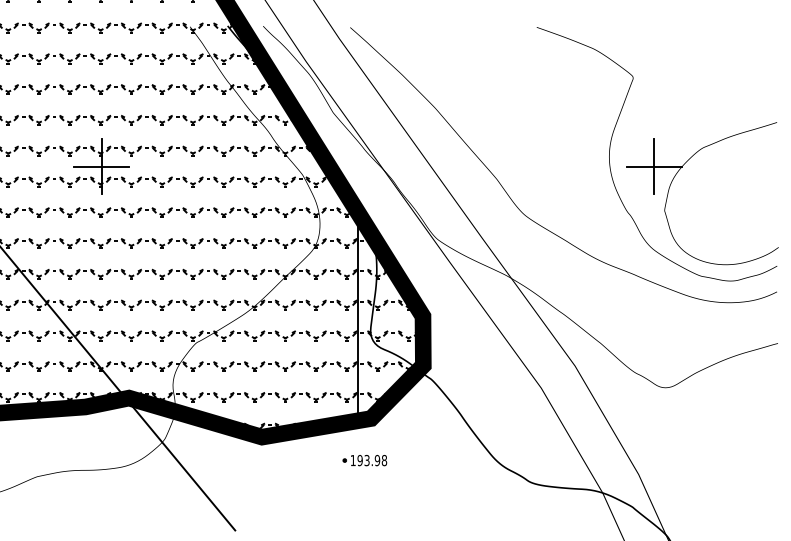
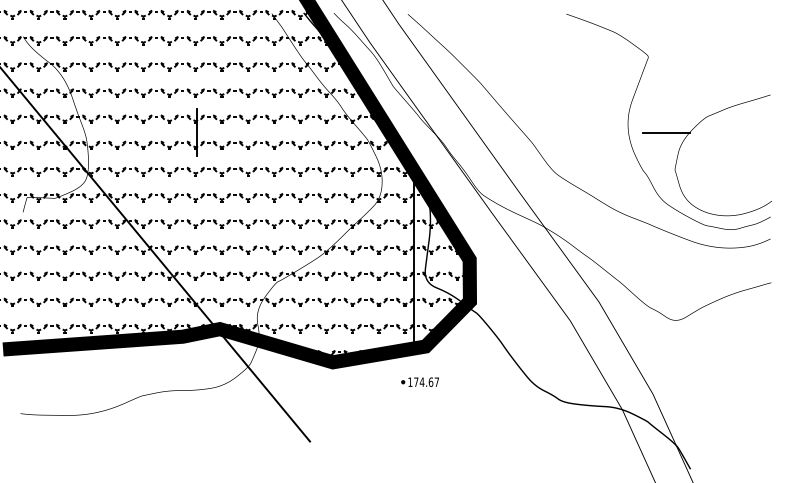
line: (101, 166) -> (196, 132), removed
line: (654, 166) -> (666, 132), removed
text: (372, 459) -> (426, 381), 193.98 -> 174.67

